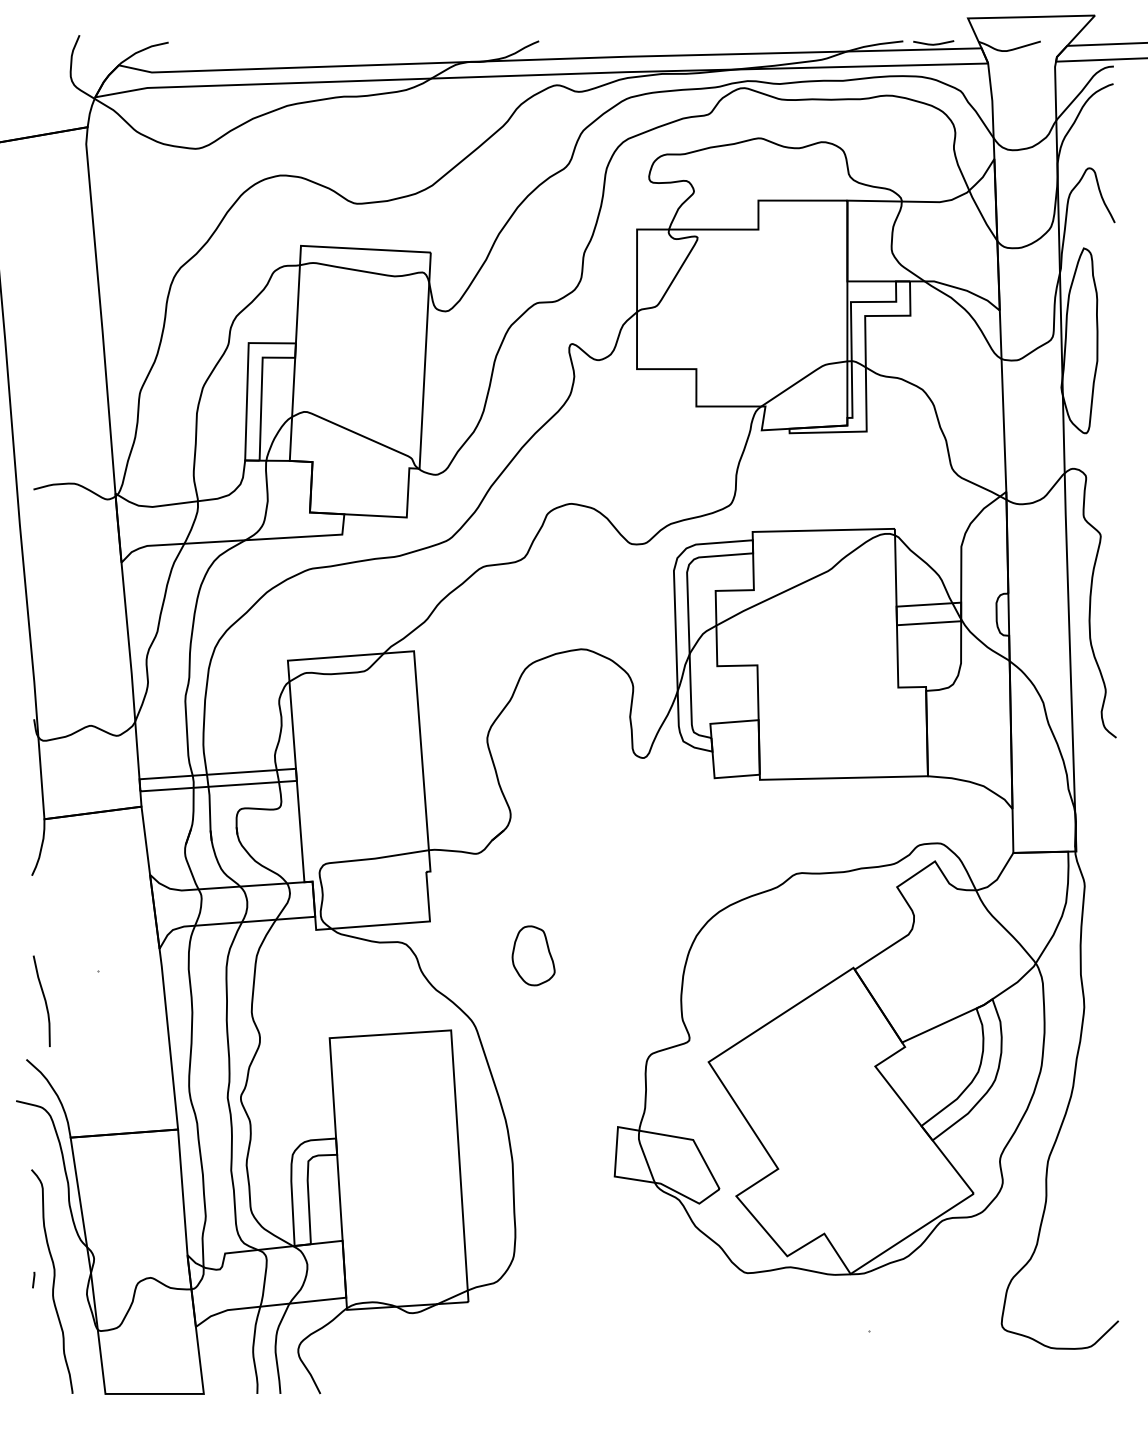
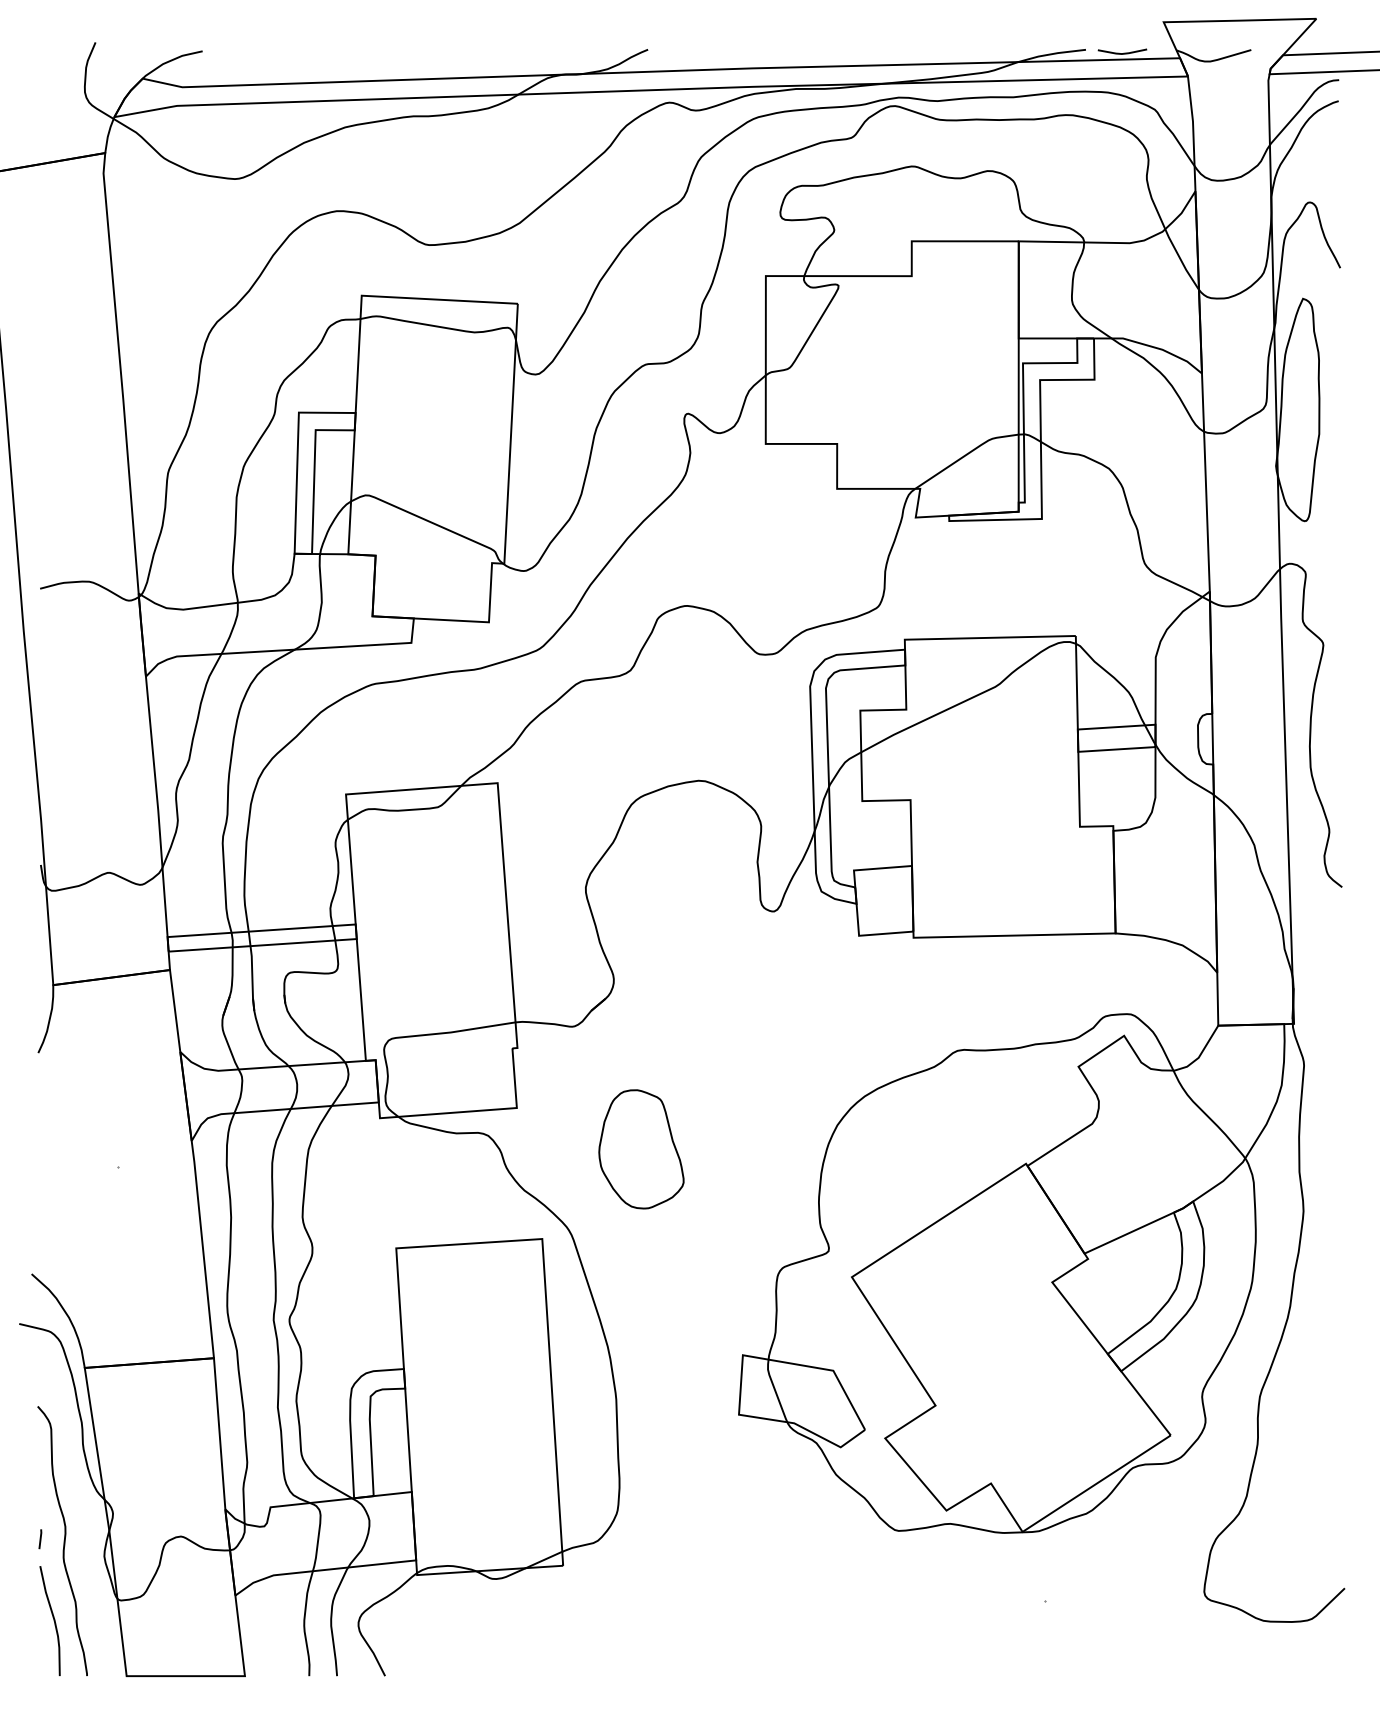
part: (533, 955) -> (641, 1149), size x1.67
curve: (44, 1000) -> (53, 1620), moved

